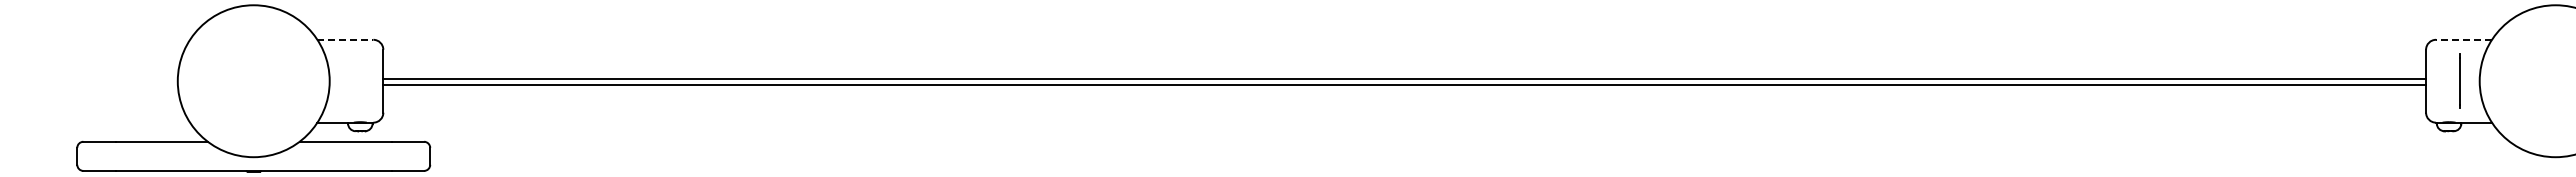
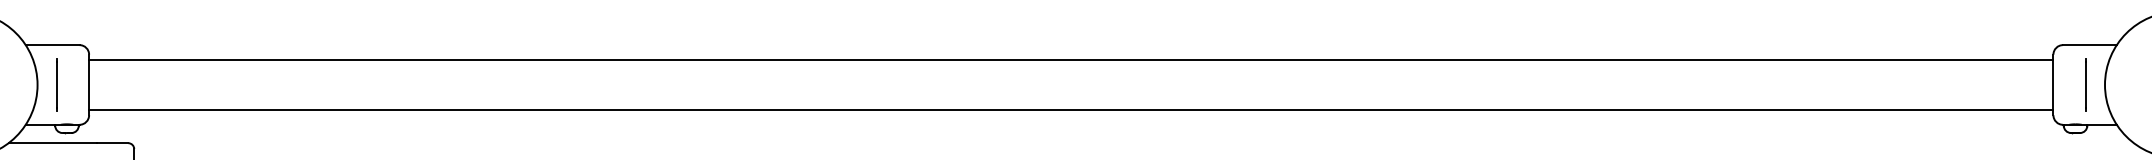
line: (345, 39) -> (52, 44), dashed -> solid
line: (2464, 39) -> (2090, 44), dashed -> solid
line: (1404, 79) -> (1071, 110), moved
line: (349, 80) -> (56, 84), added
line: (1404, 85) -> (1071, 60), moved

